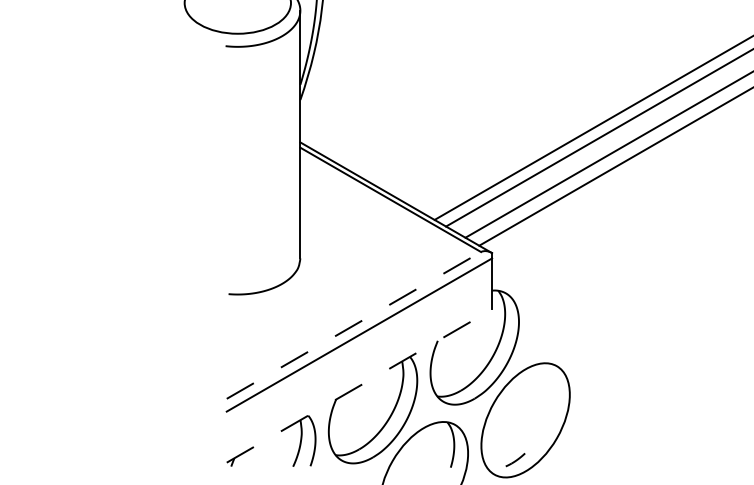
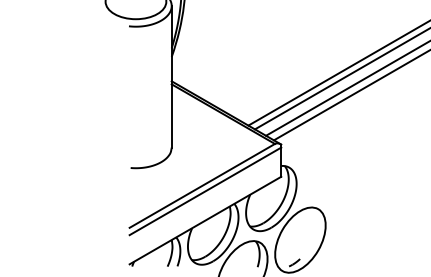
line: (354, 324) -> (202, 185), dashed -> solid
line: (359, 385) -> (205, 220), dashed -> solid

